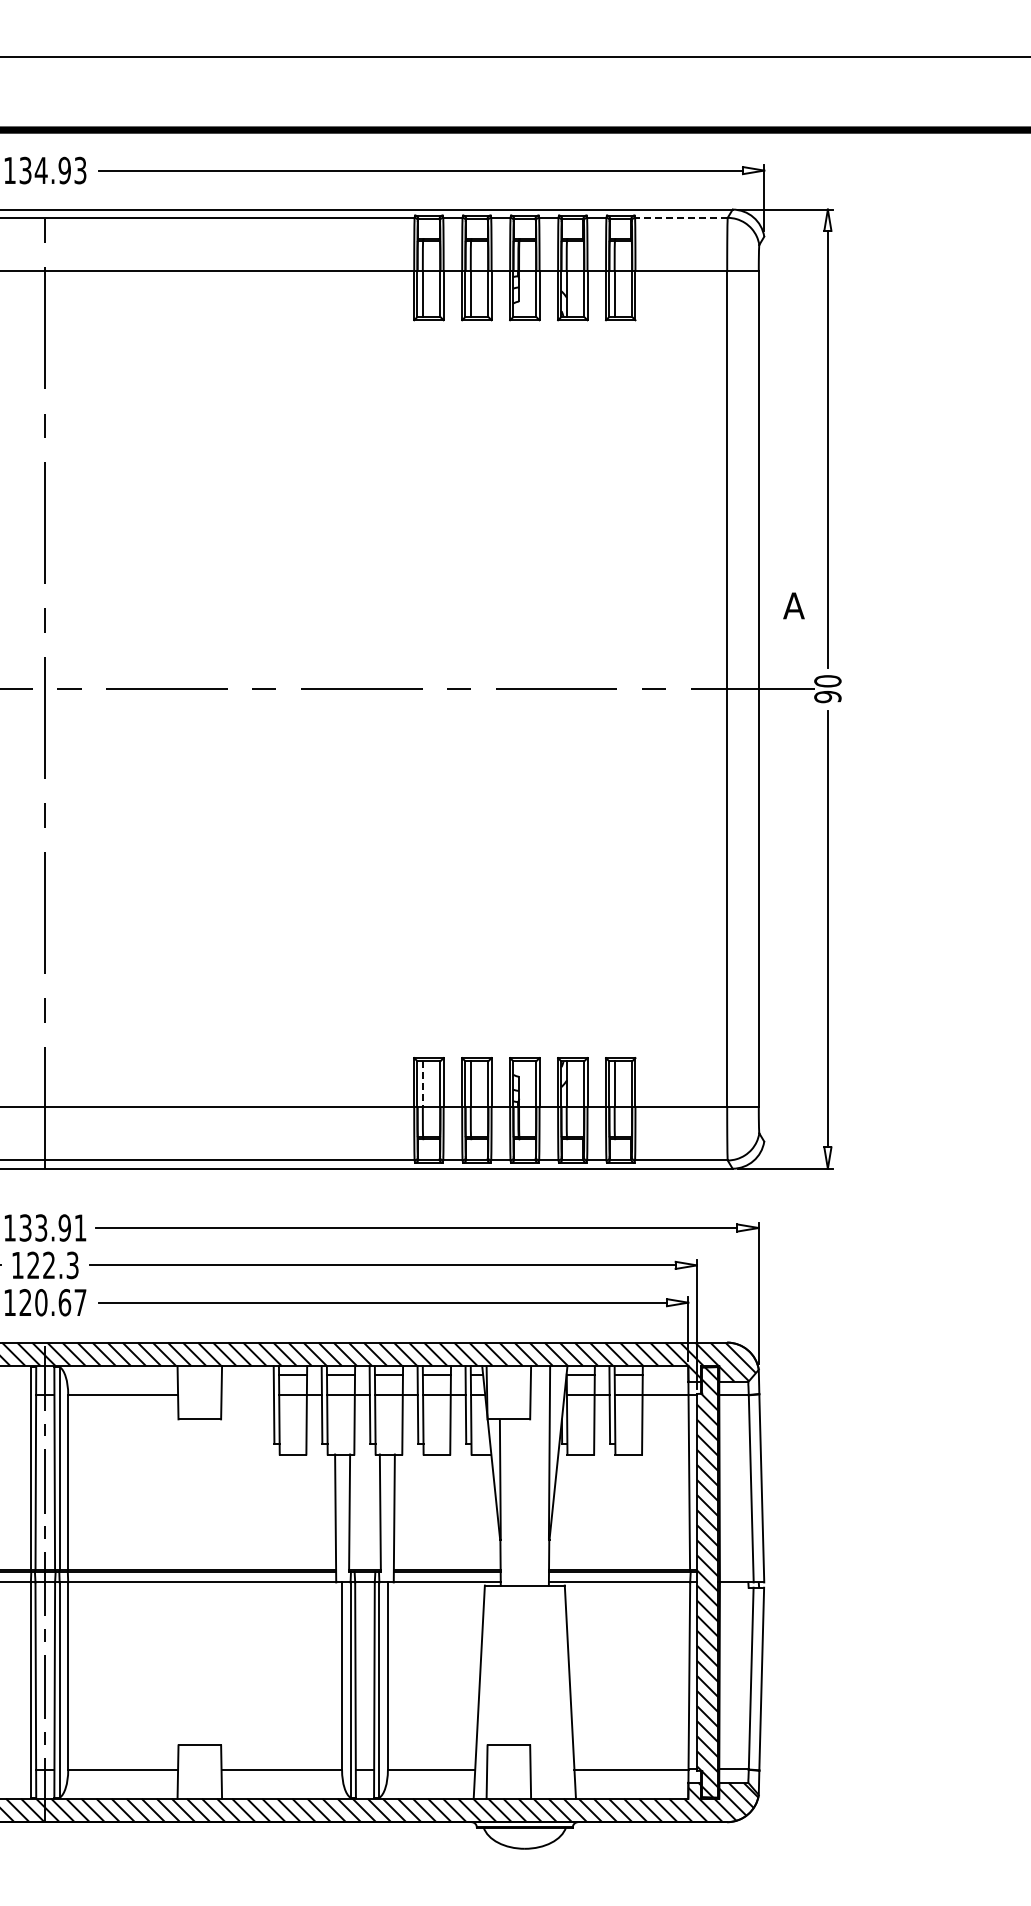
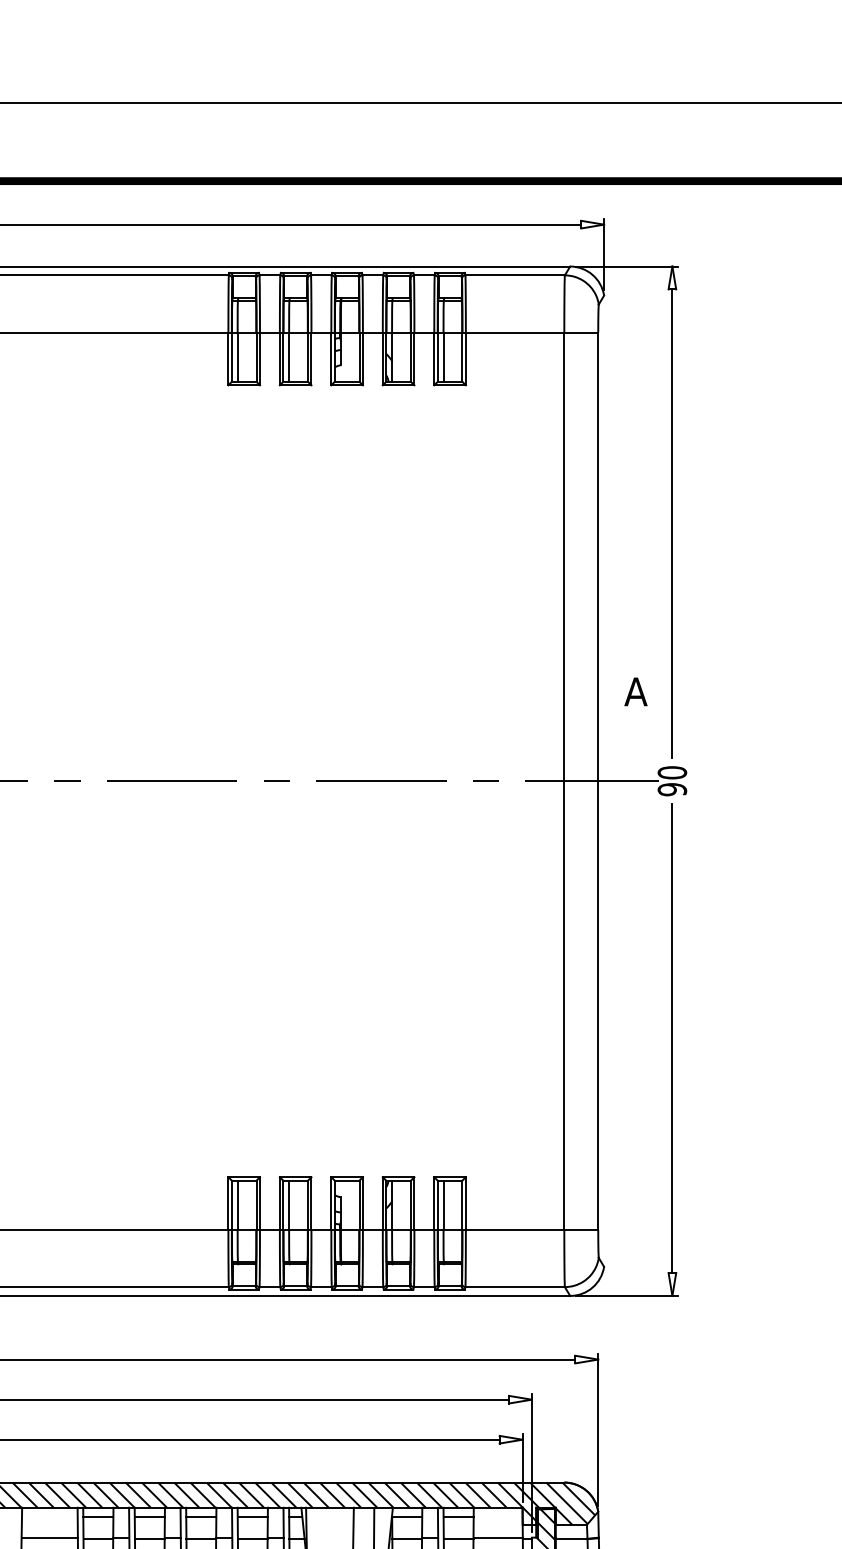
line: (680, 217) -> (514, 274), dashed -> solid
line: (422, 1084) -> (237, 1205), dashed -> solid
line: (247, 1394) -> (49, 1538), added

